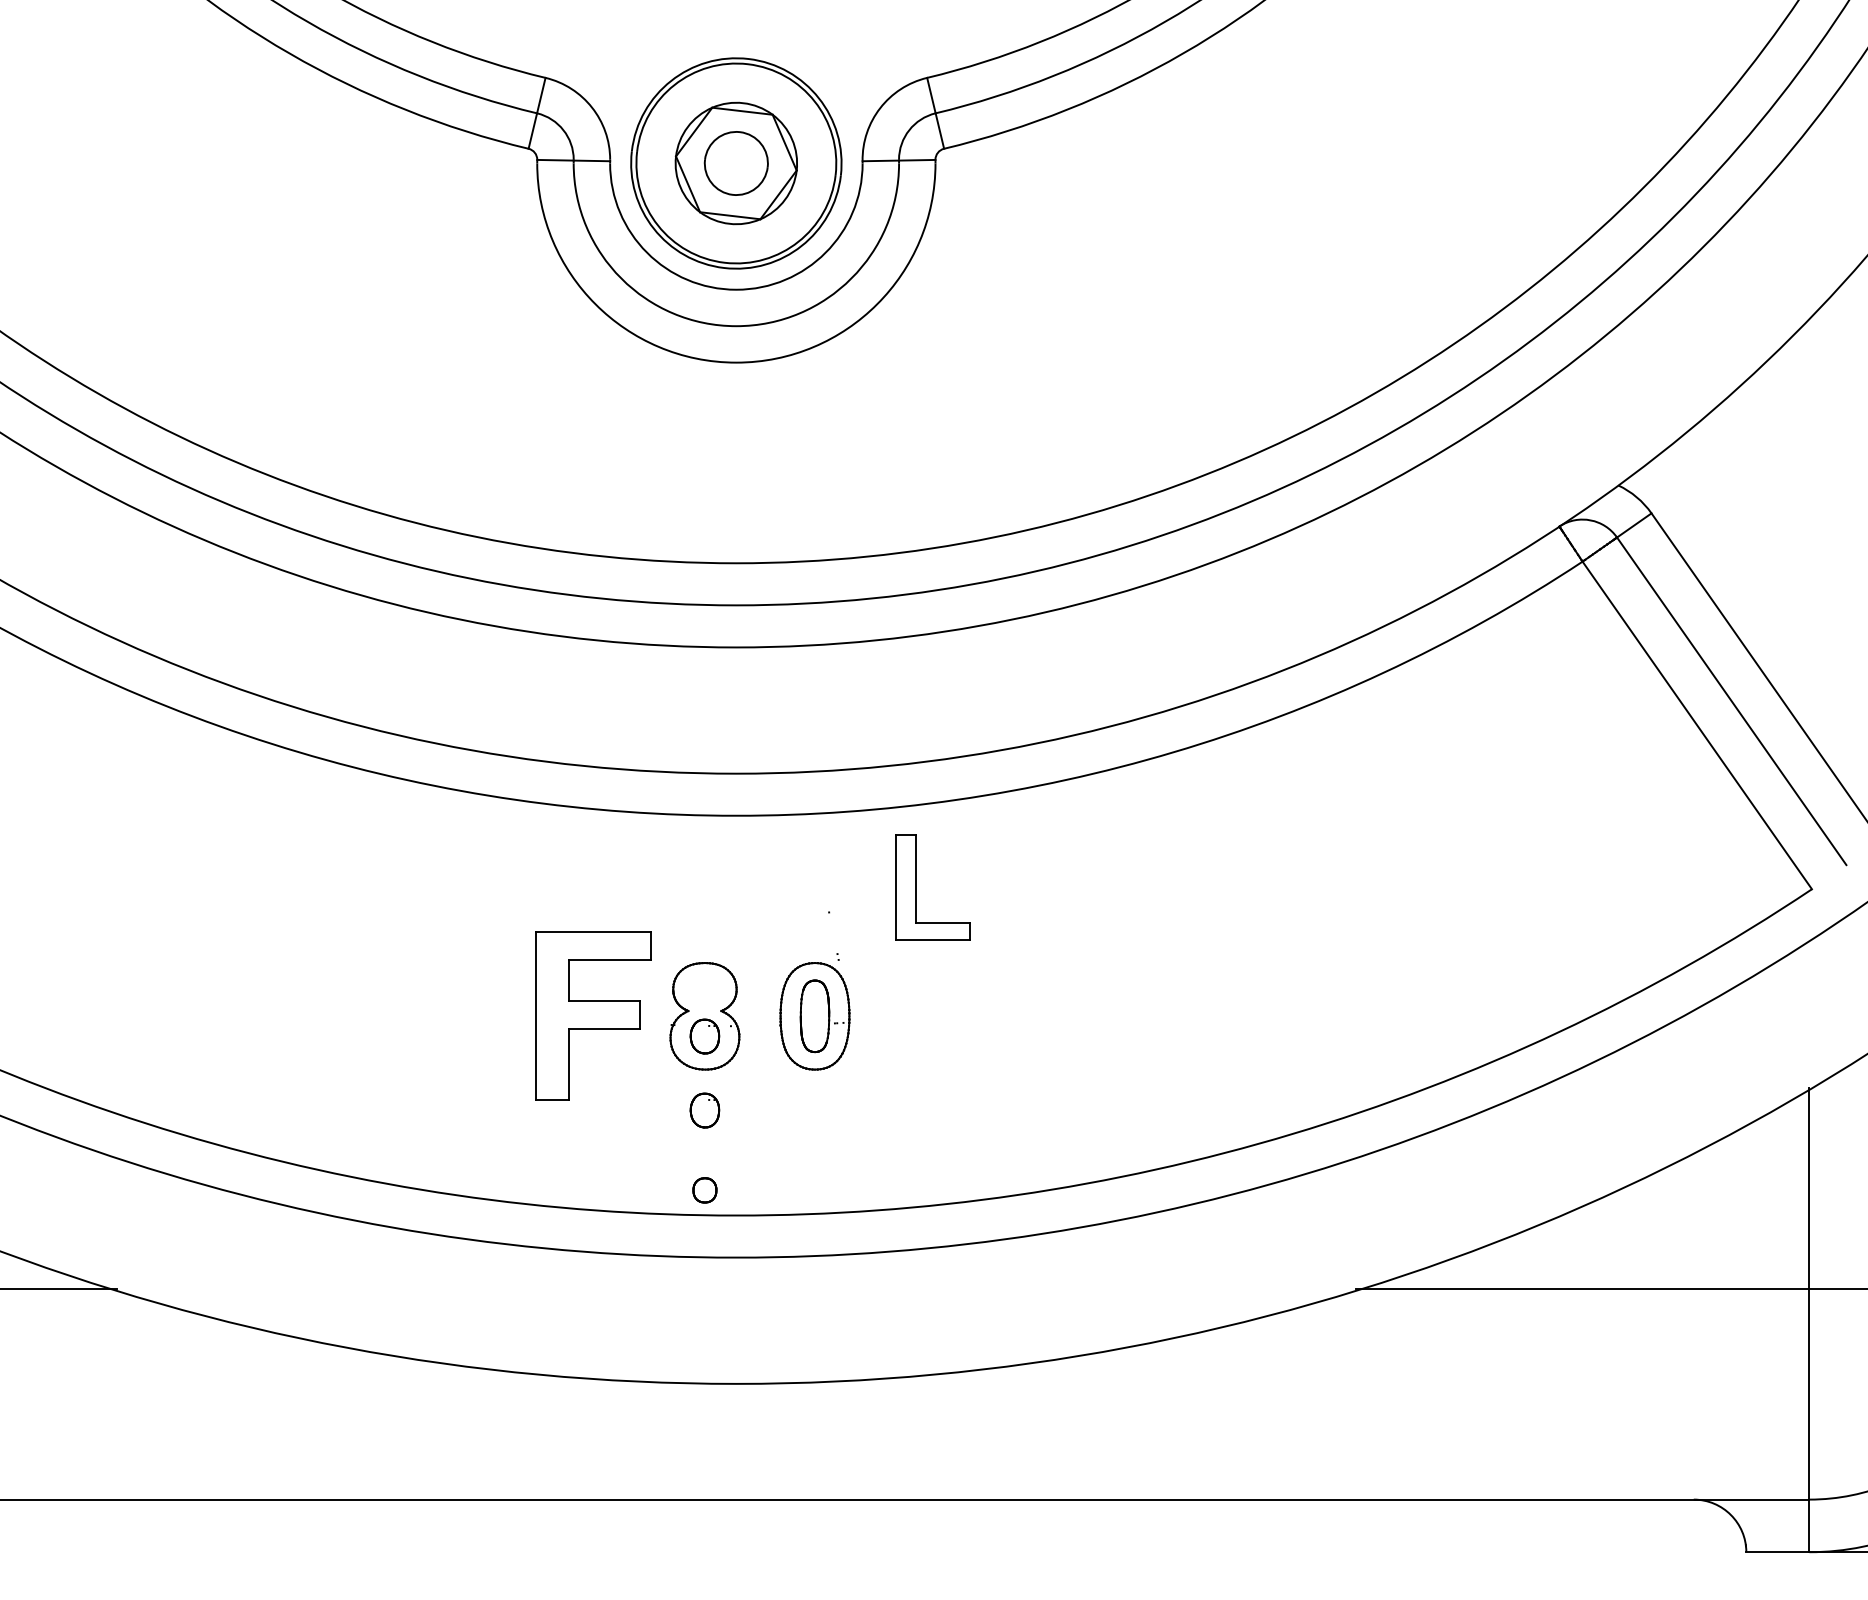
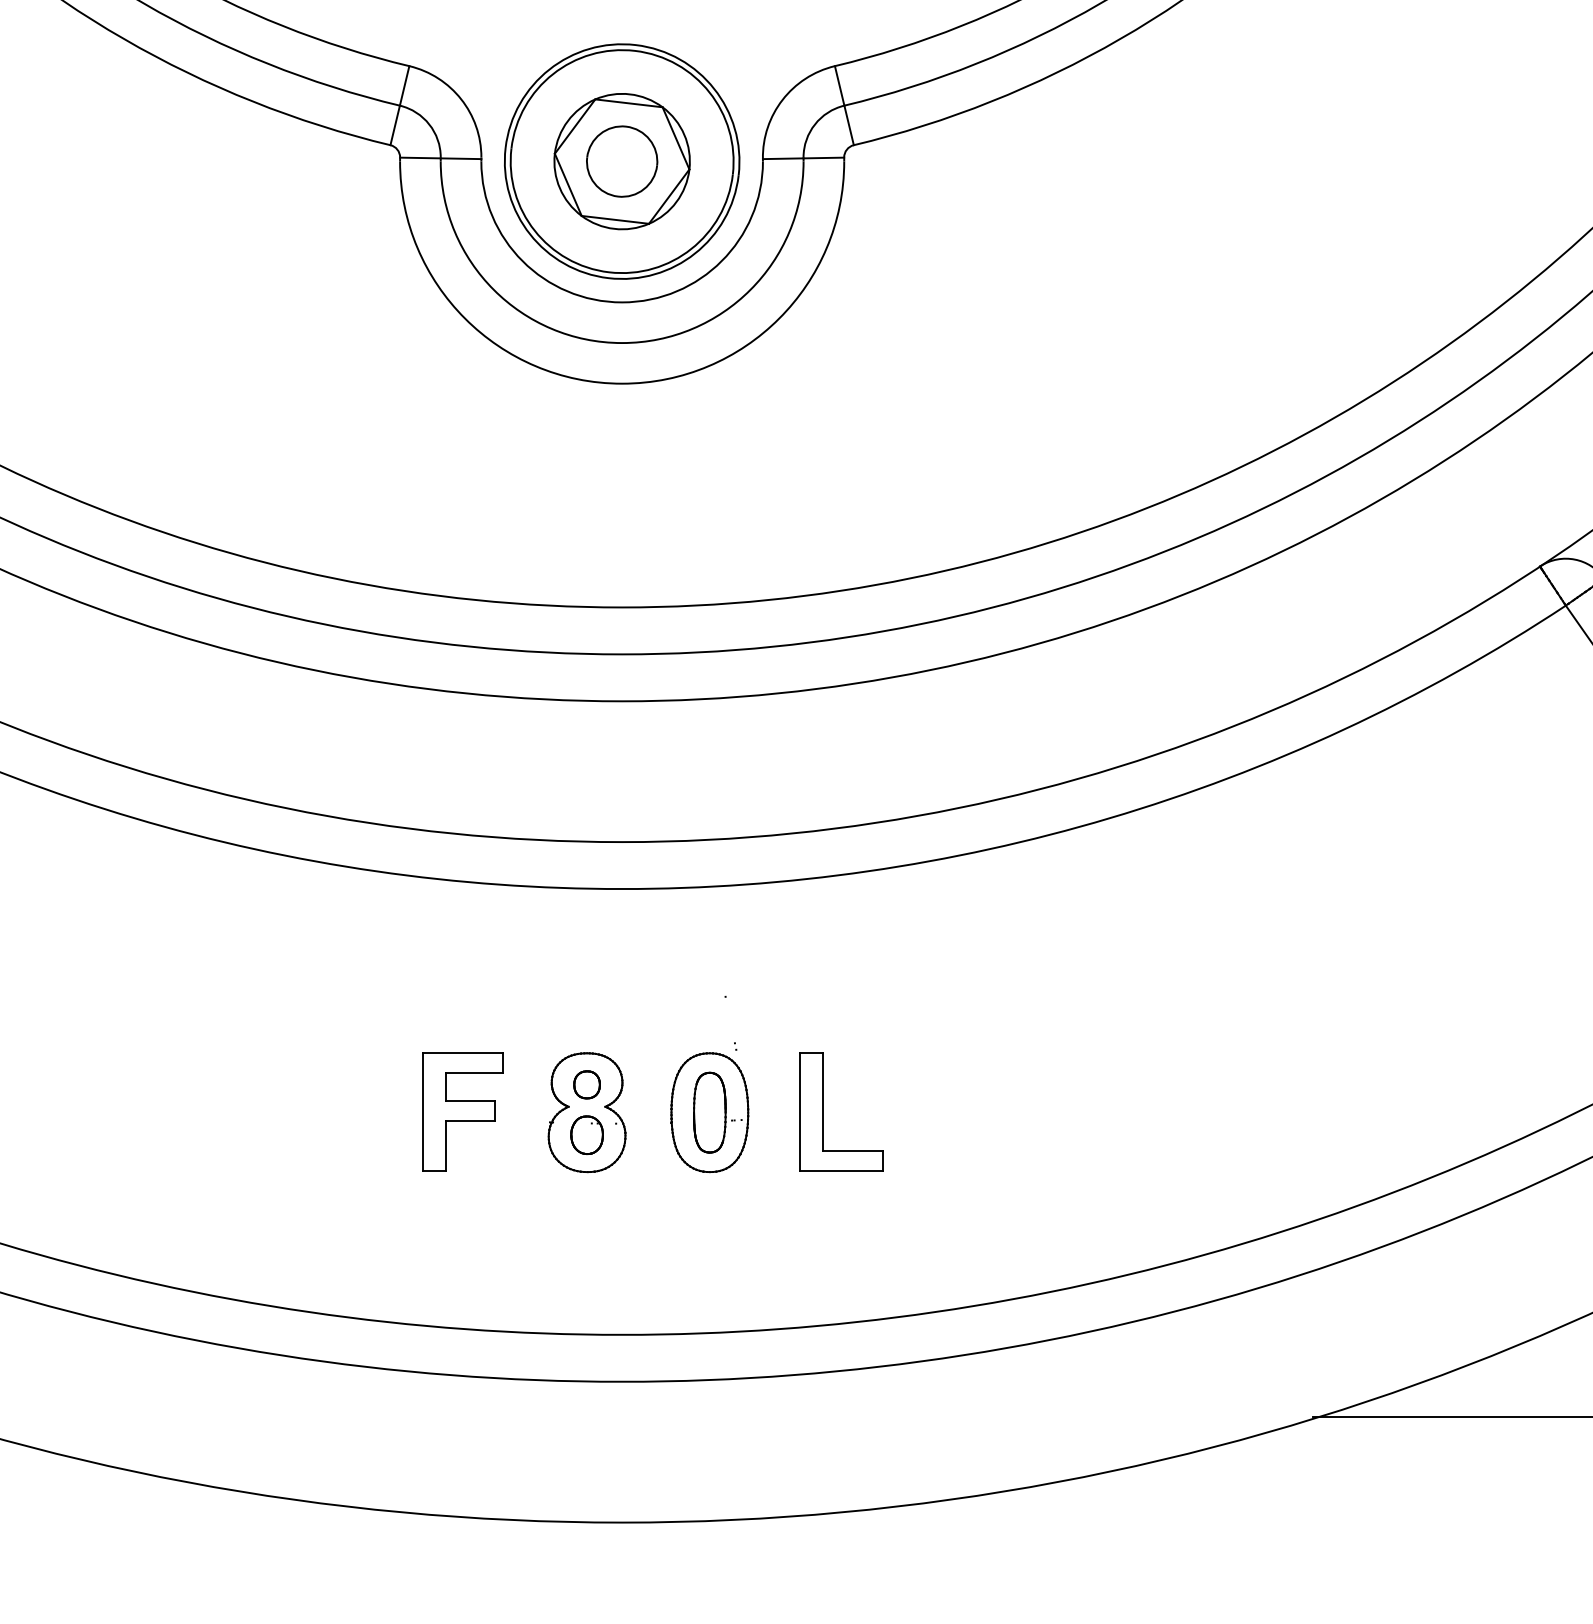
part: (916, 887) -> (823, 1111), moved
part: (593, 1015) -> (462, 1111), size x0.62
part: (704, 1110) -> (586, 1217), removed
part: (704, 1190) -> (586, 1085), moved

